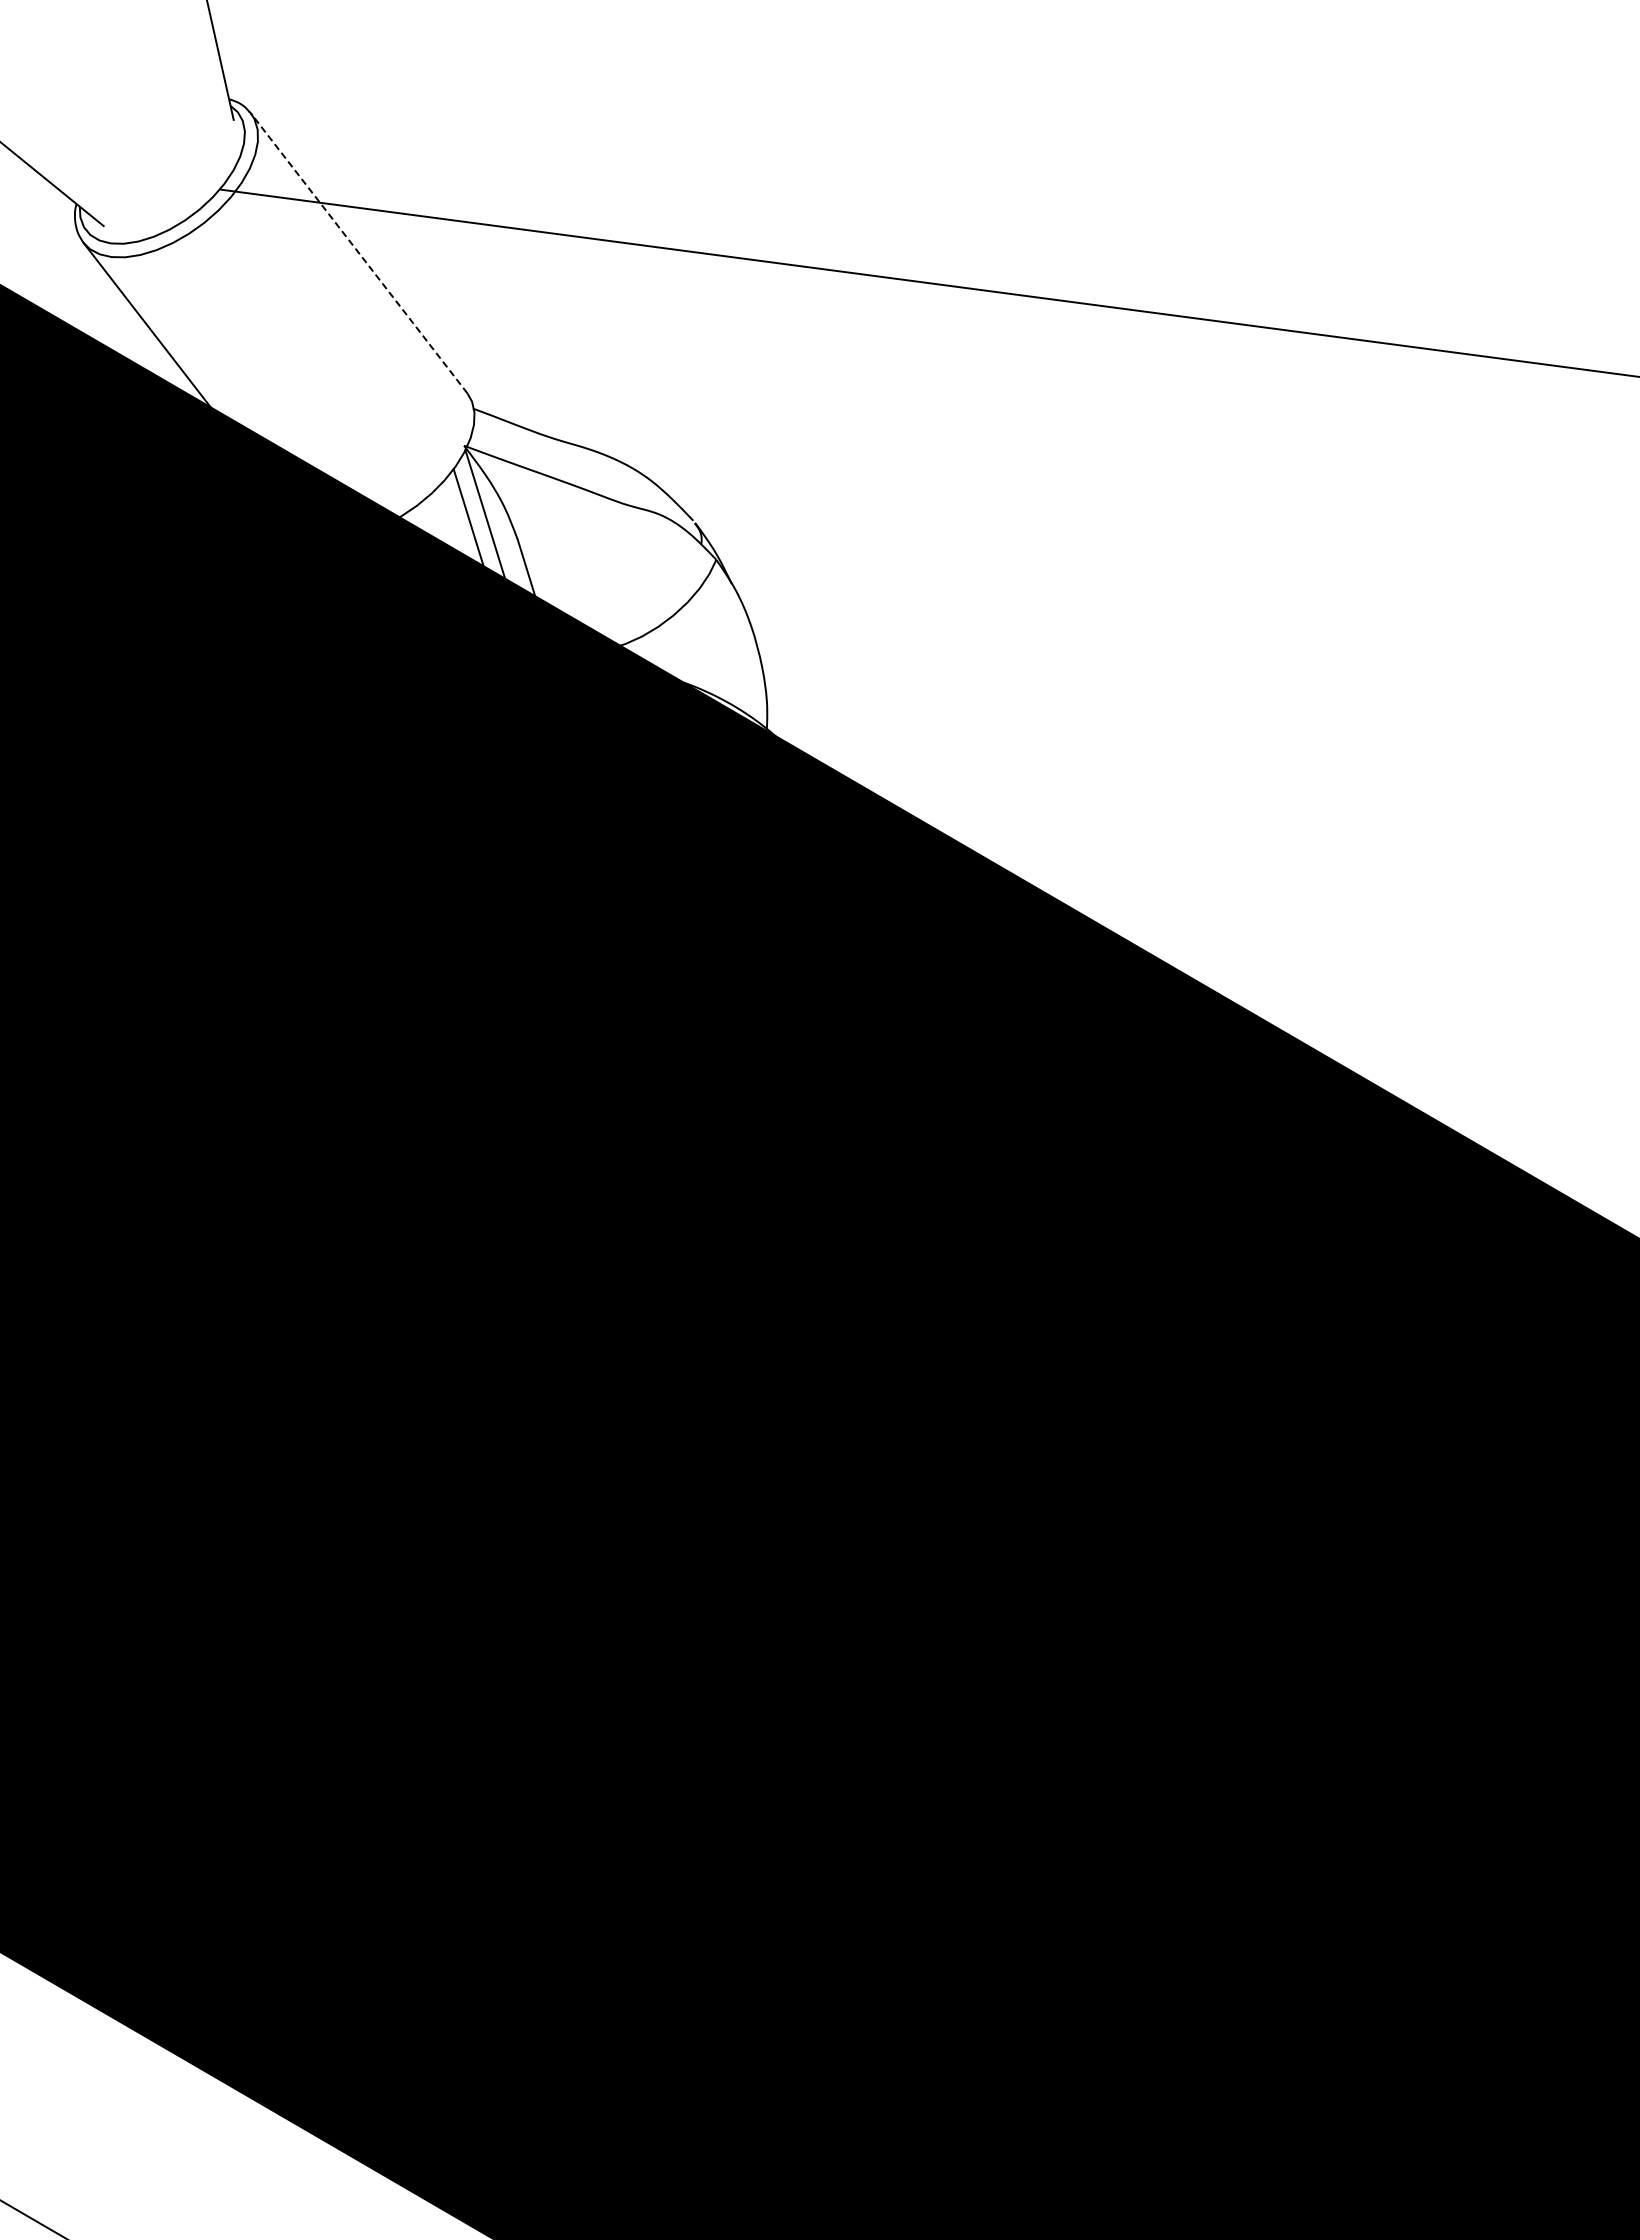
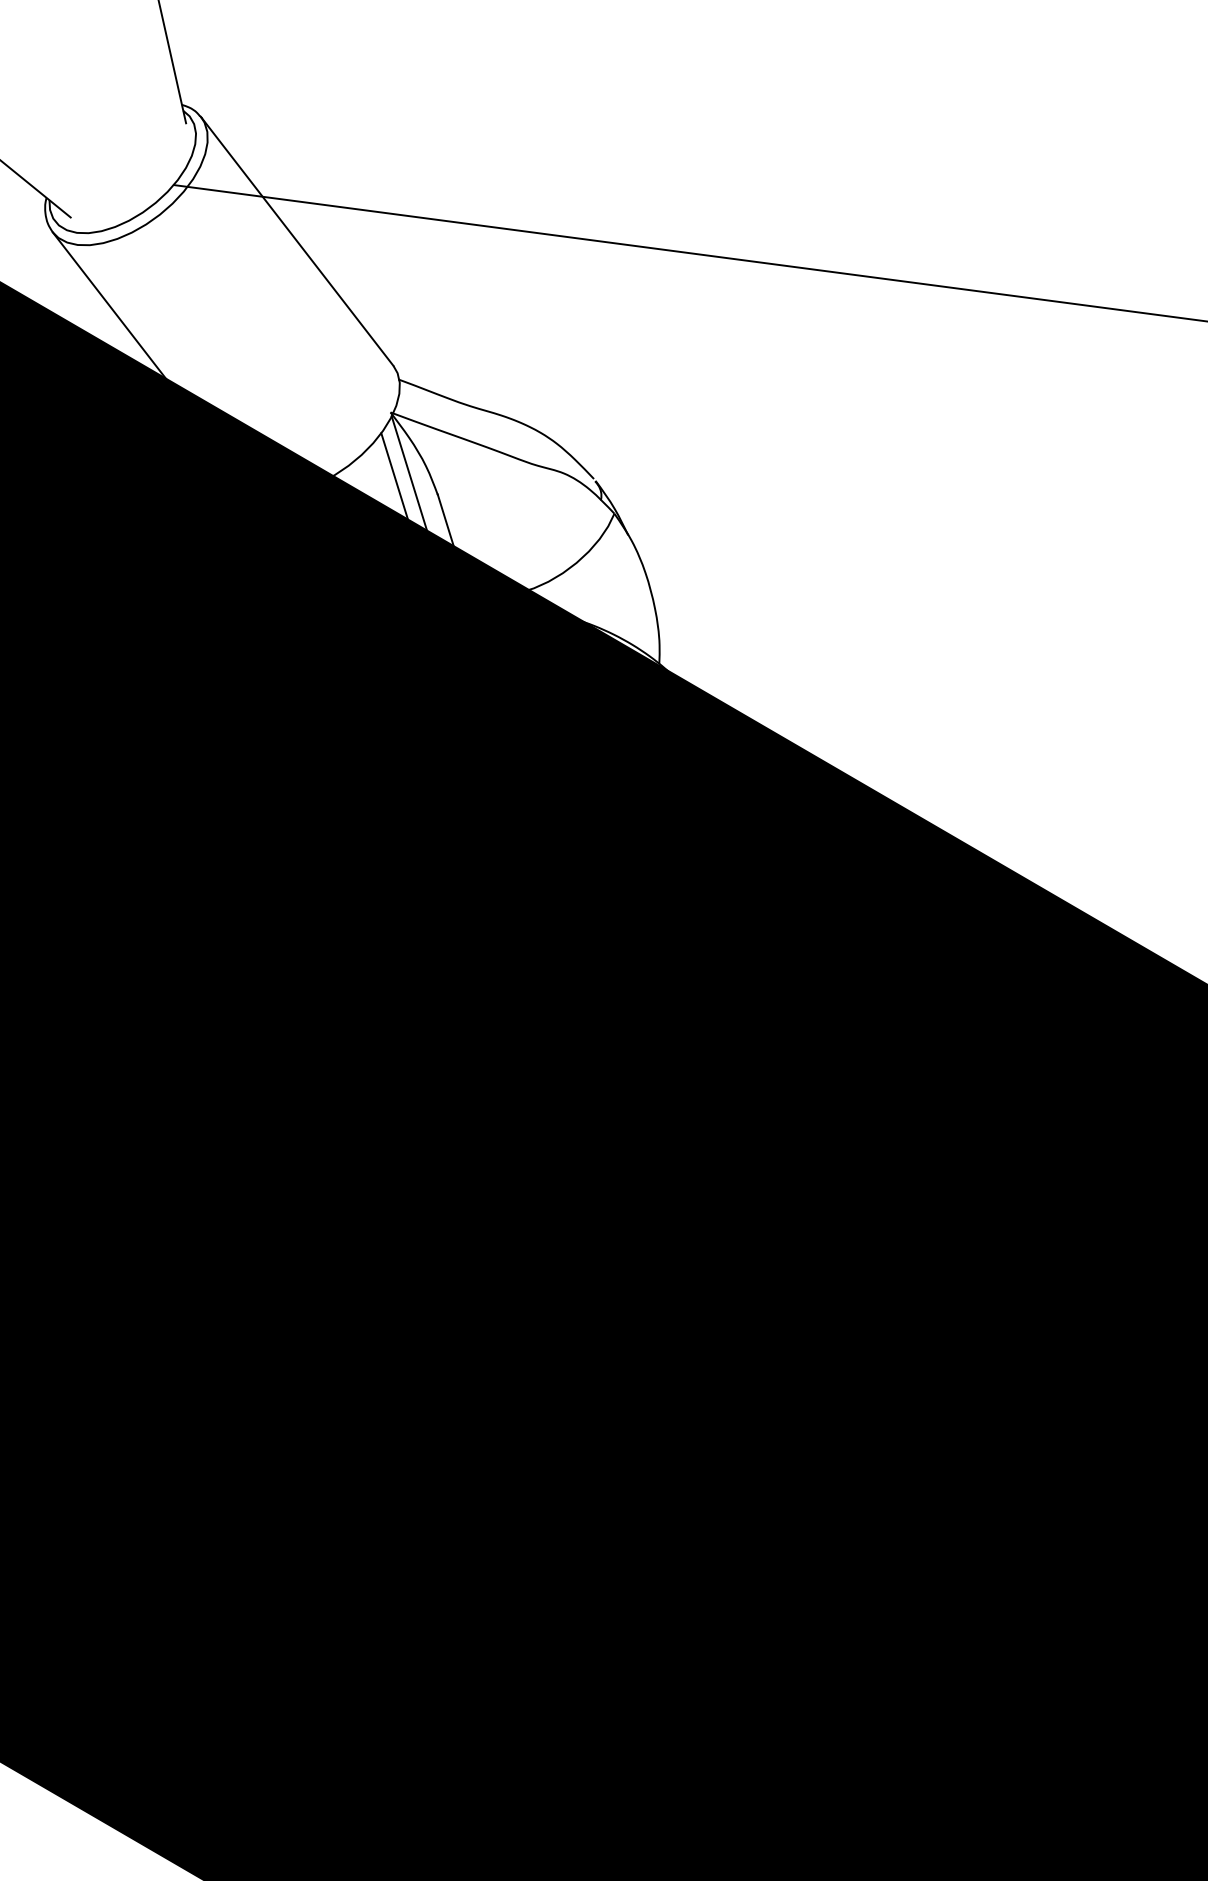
line: (359, 253) -> (297, 241), dashed -> solid

